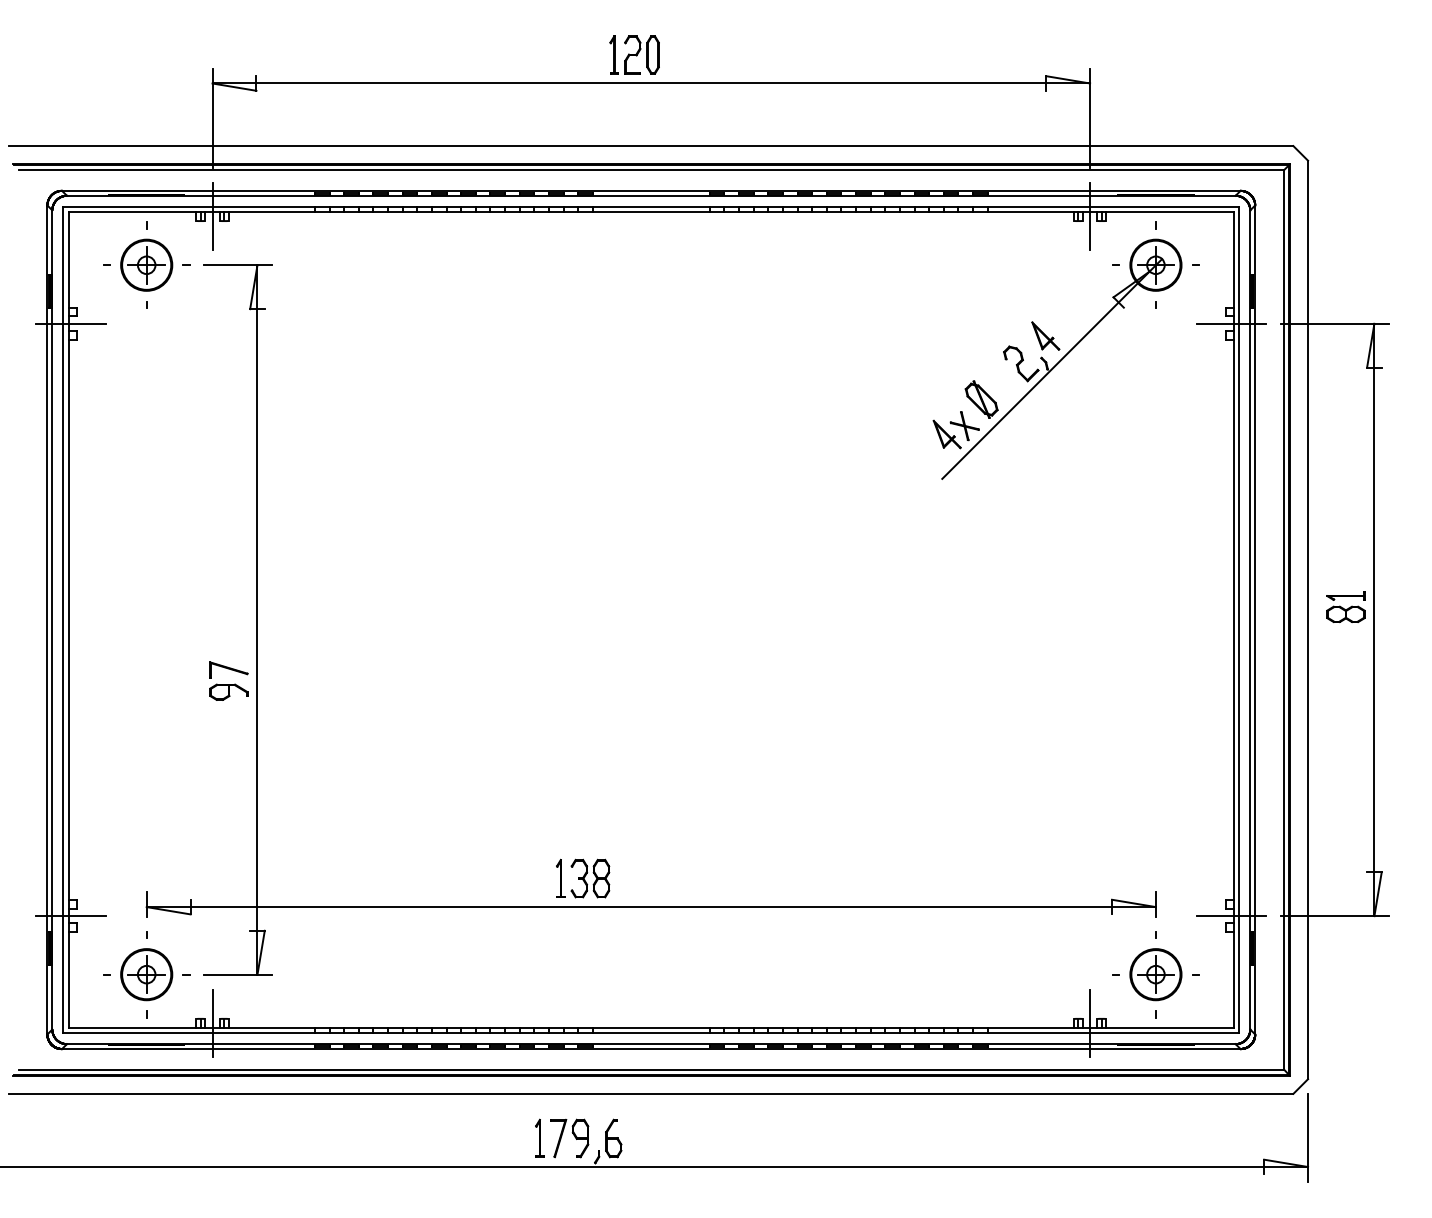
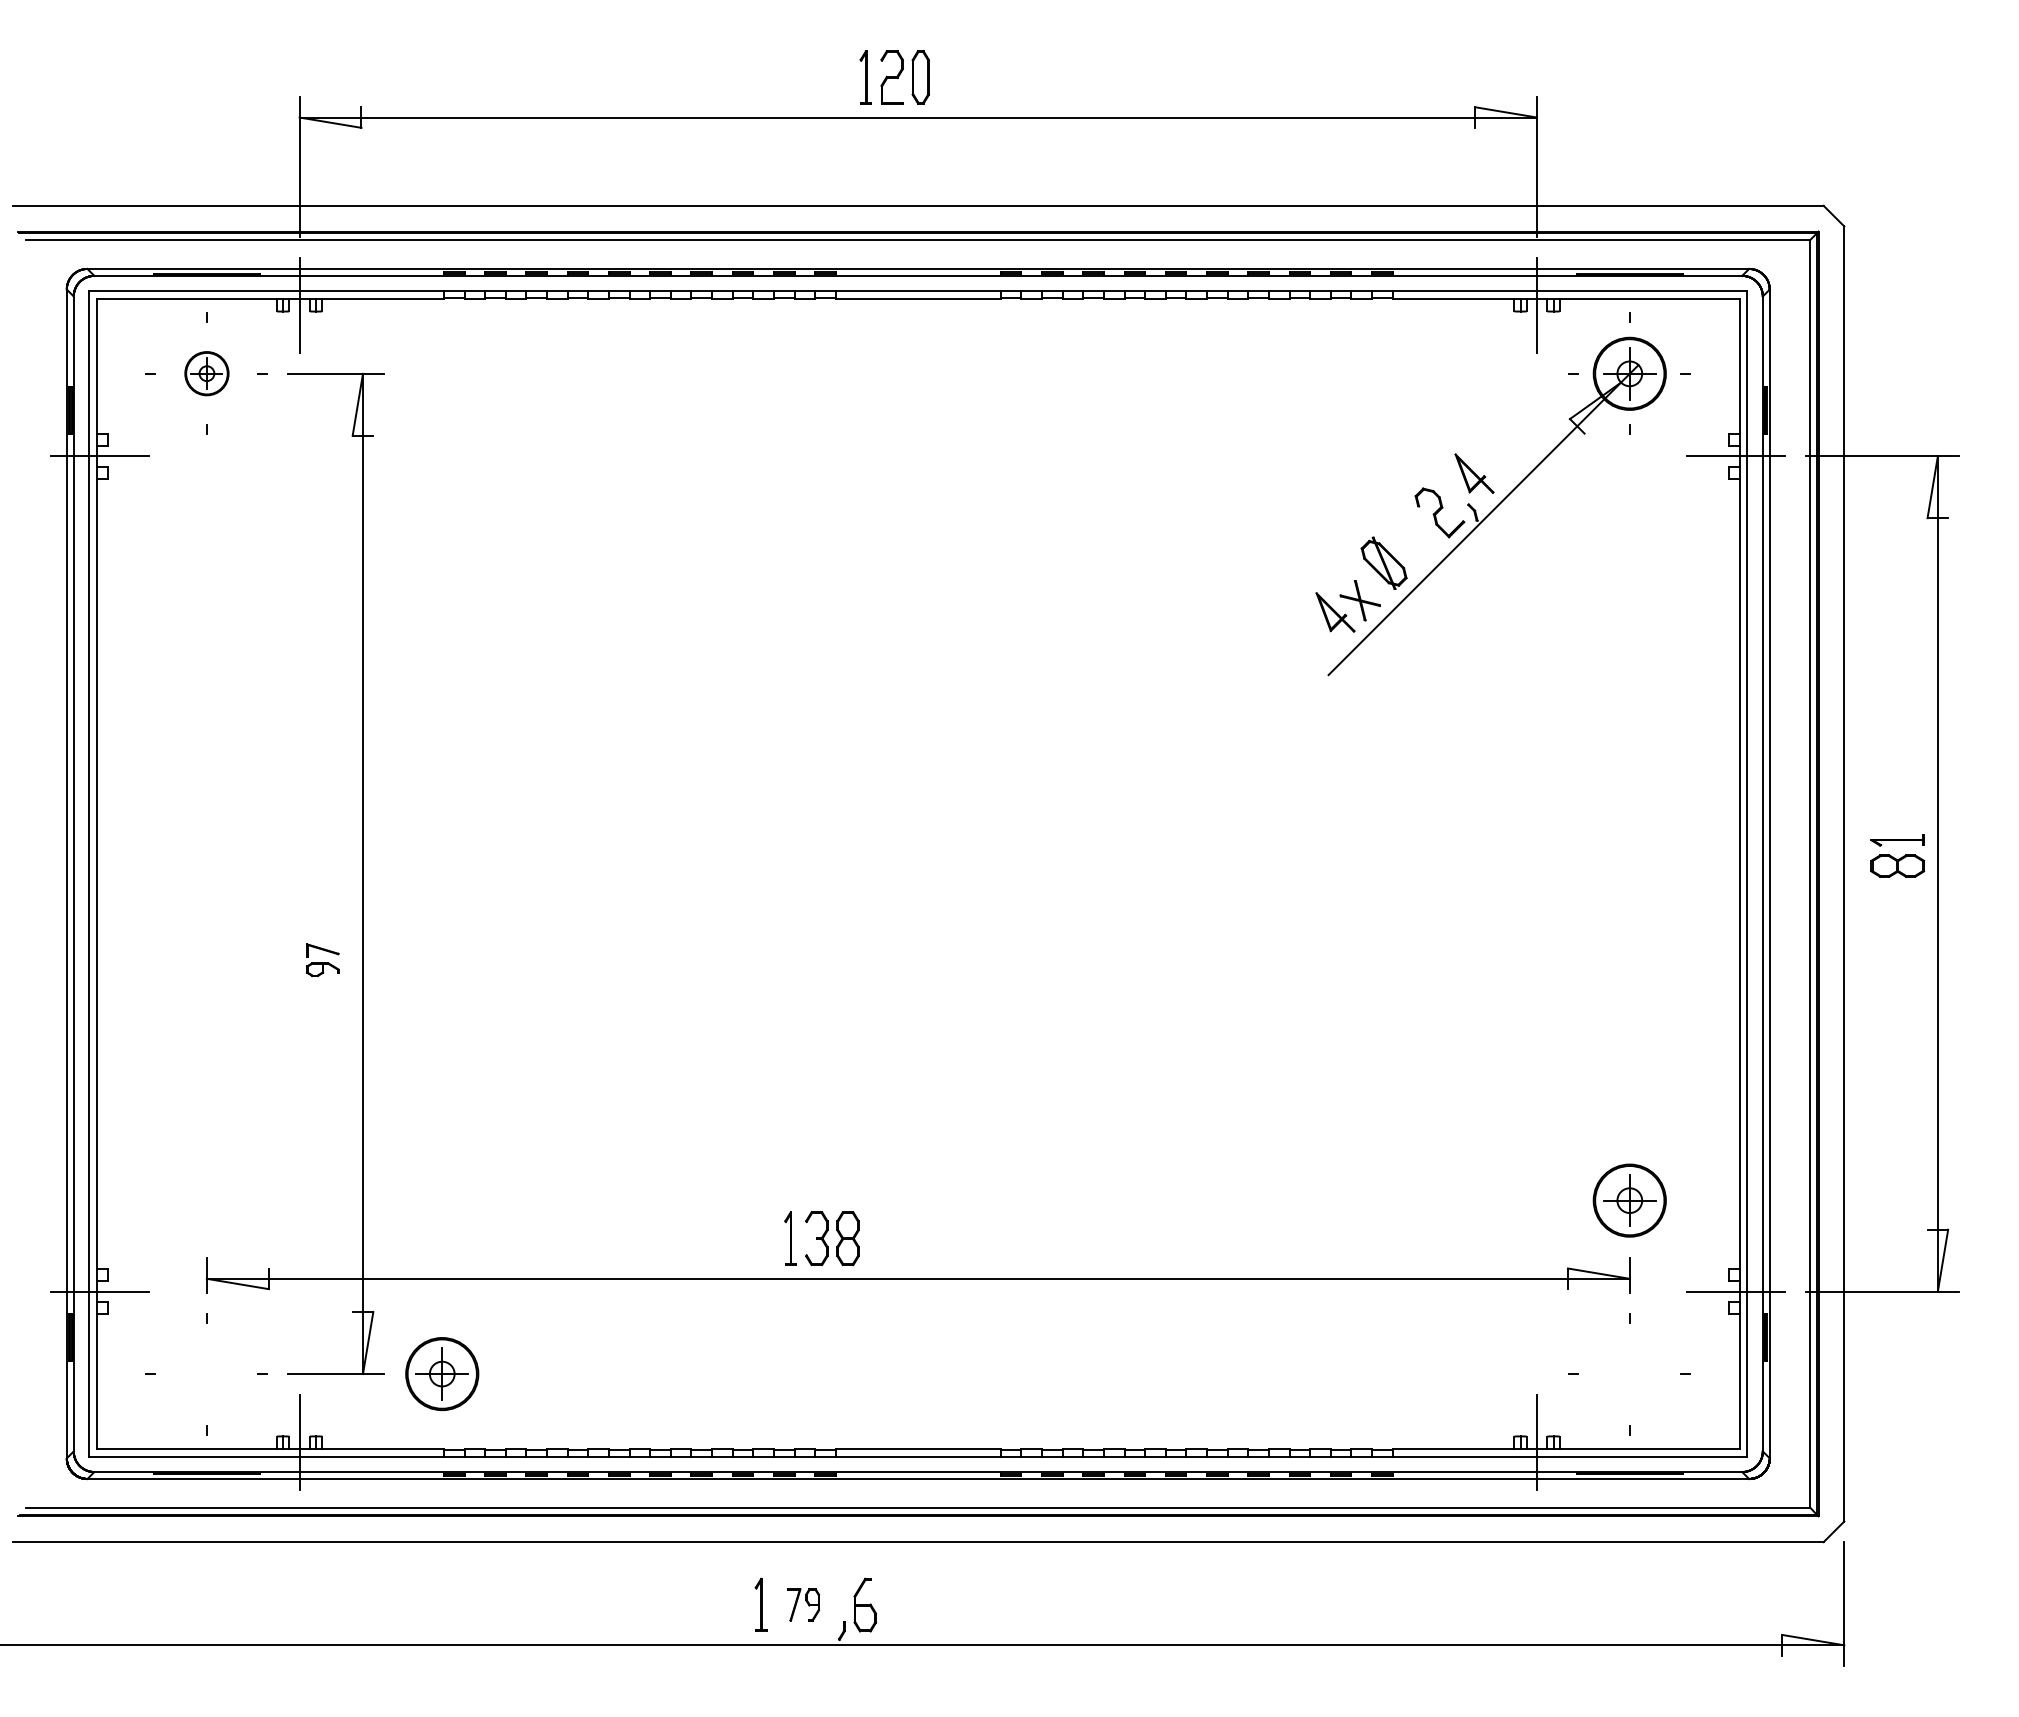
part: (146, 264) -> (206, 372), size x0.6
part: (228, 680) -> (322, 959), size x0.6
part: (146, 974) -> (441, 1373), moved
part: (1155, 974) -> (1629, 1200), moved
part: (569, 1138) -> (802, 1605), size x0.6

